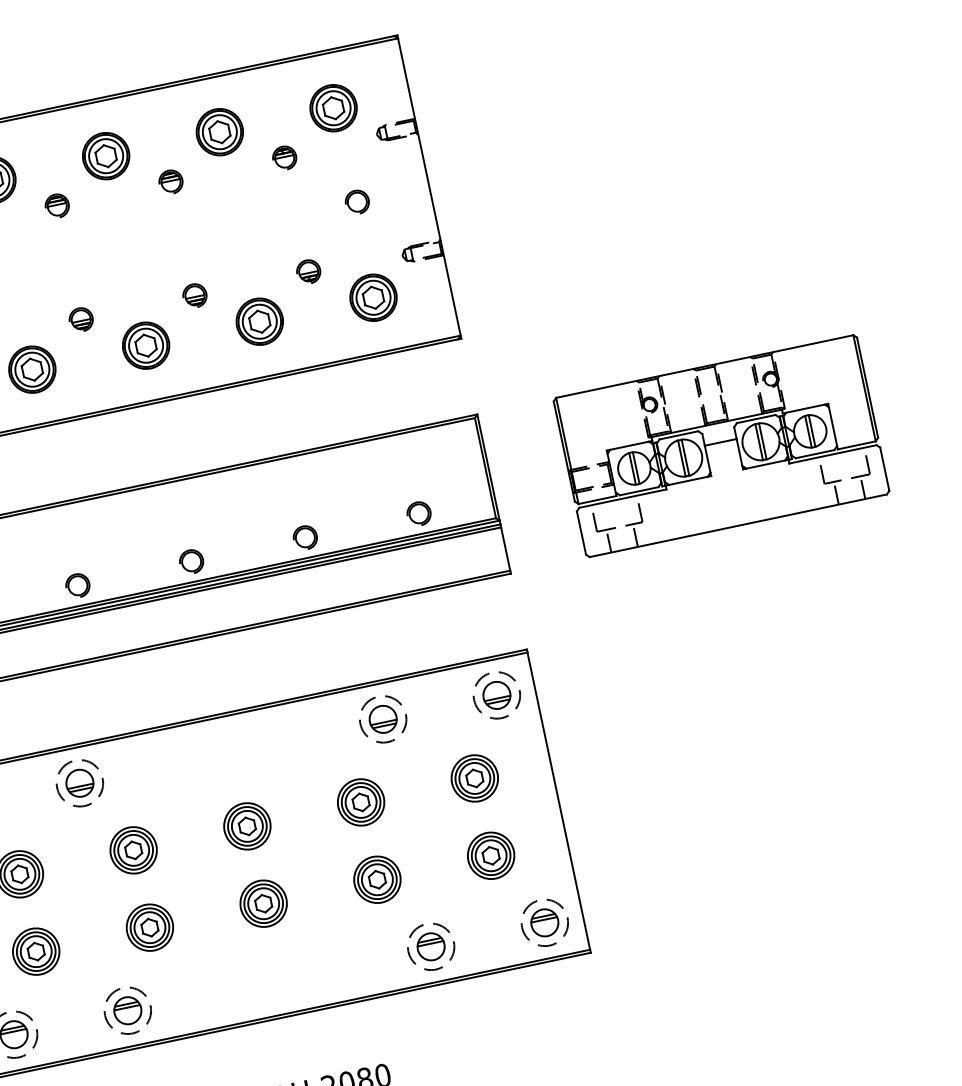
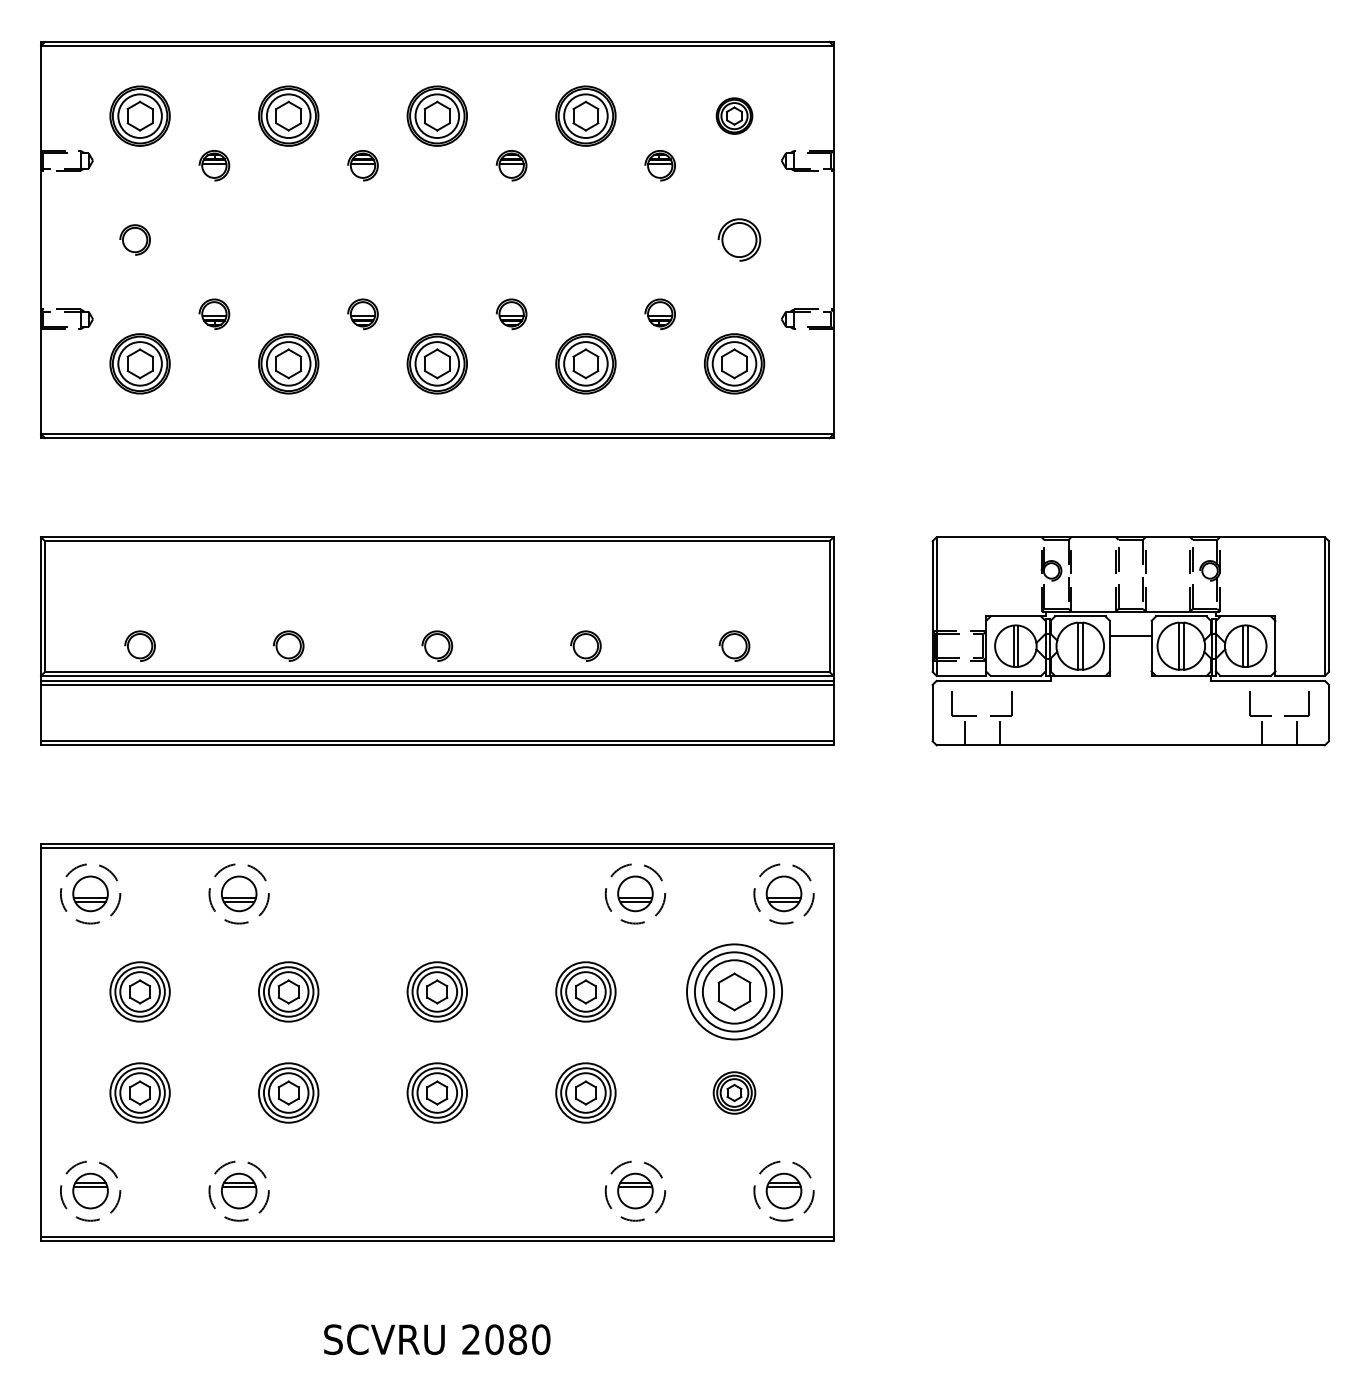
part: (333, 107) -> (734, 115), size x0.6
part: (357, 201) -> (739, 239), size x1.4
part: (474, 778) -> (734, 991), size x1.6
part: (491, 855) -> (734, 1092), size x0.7

